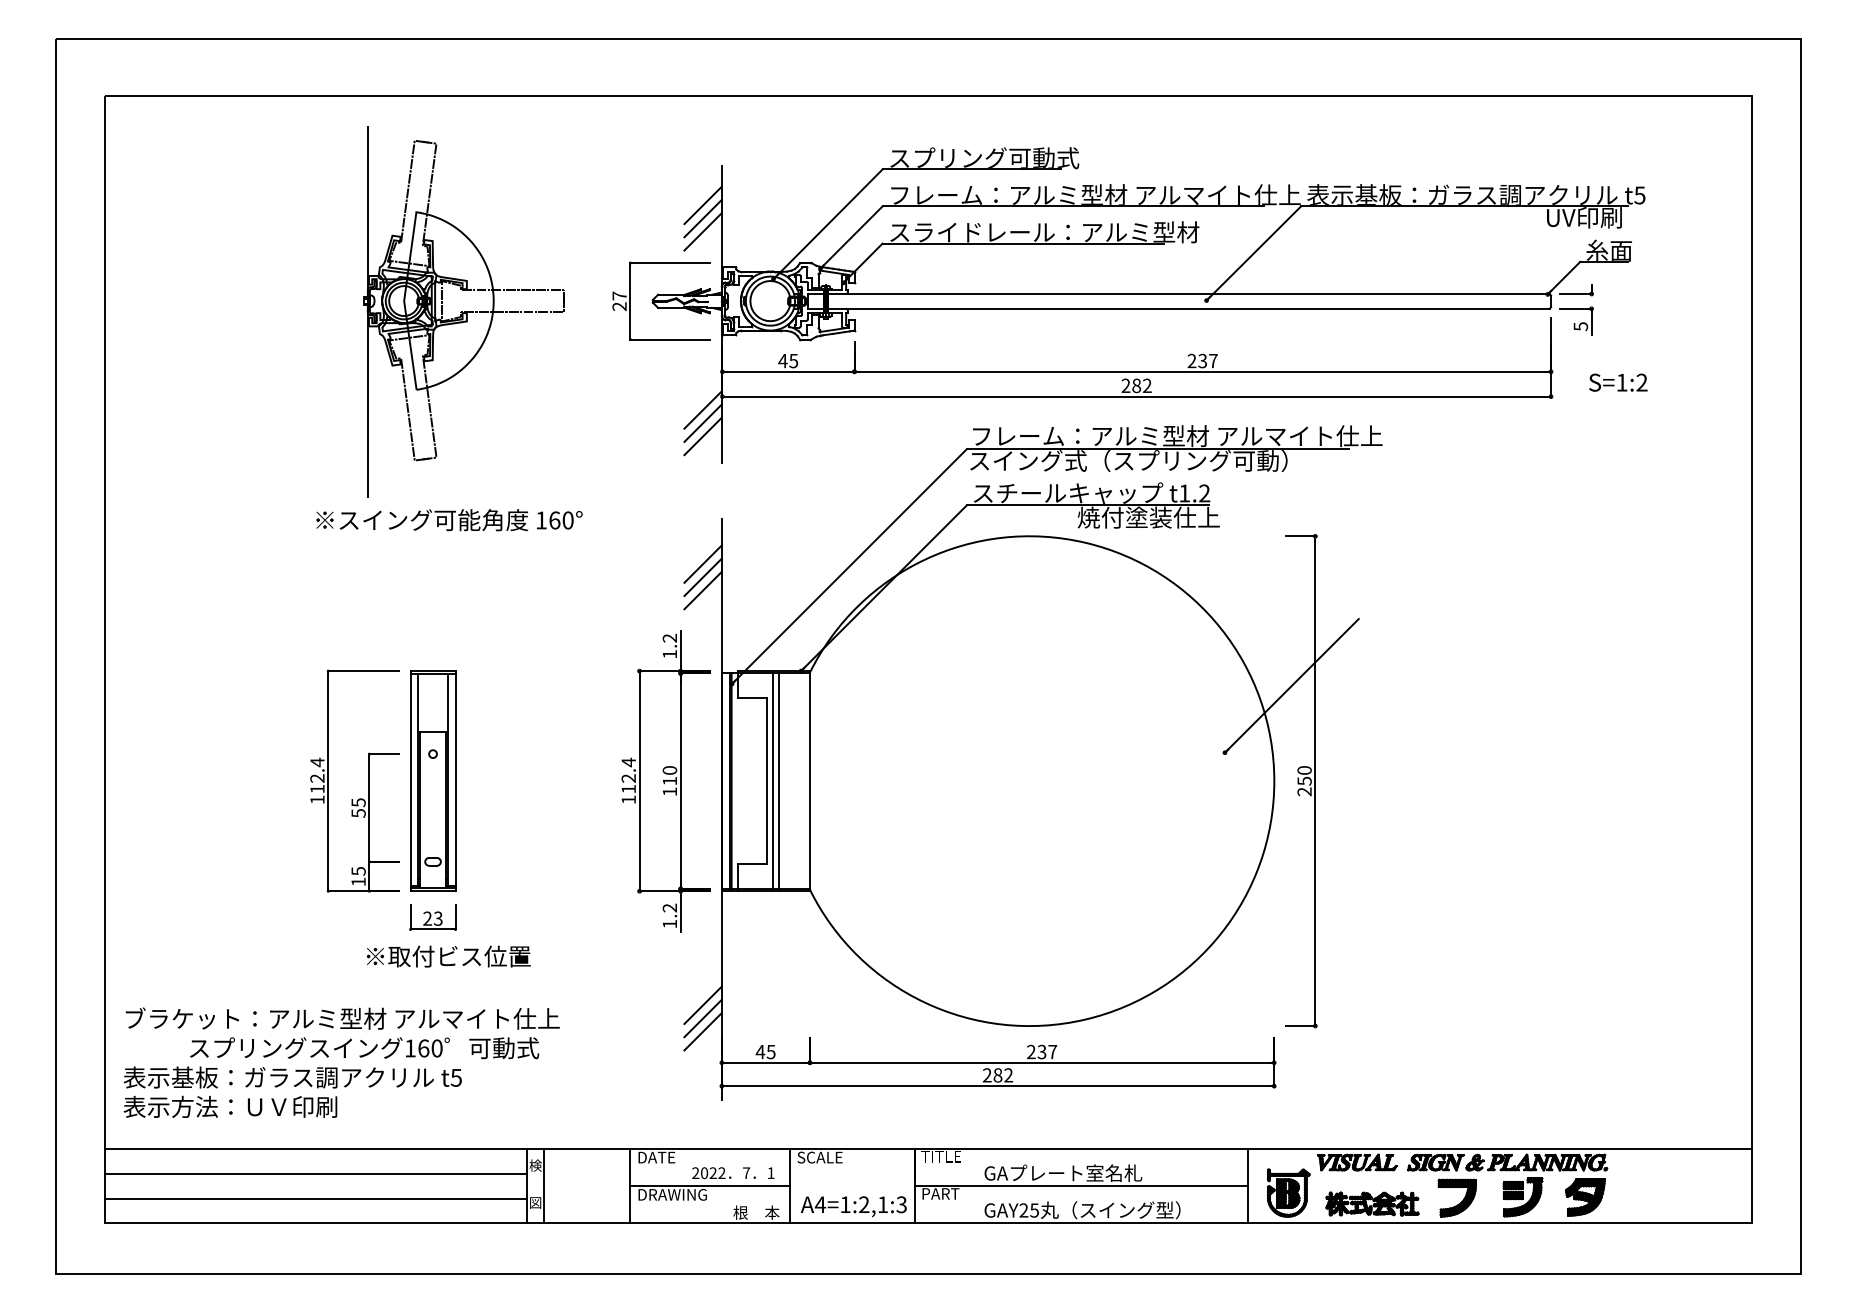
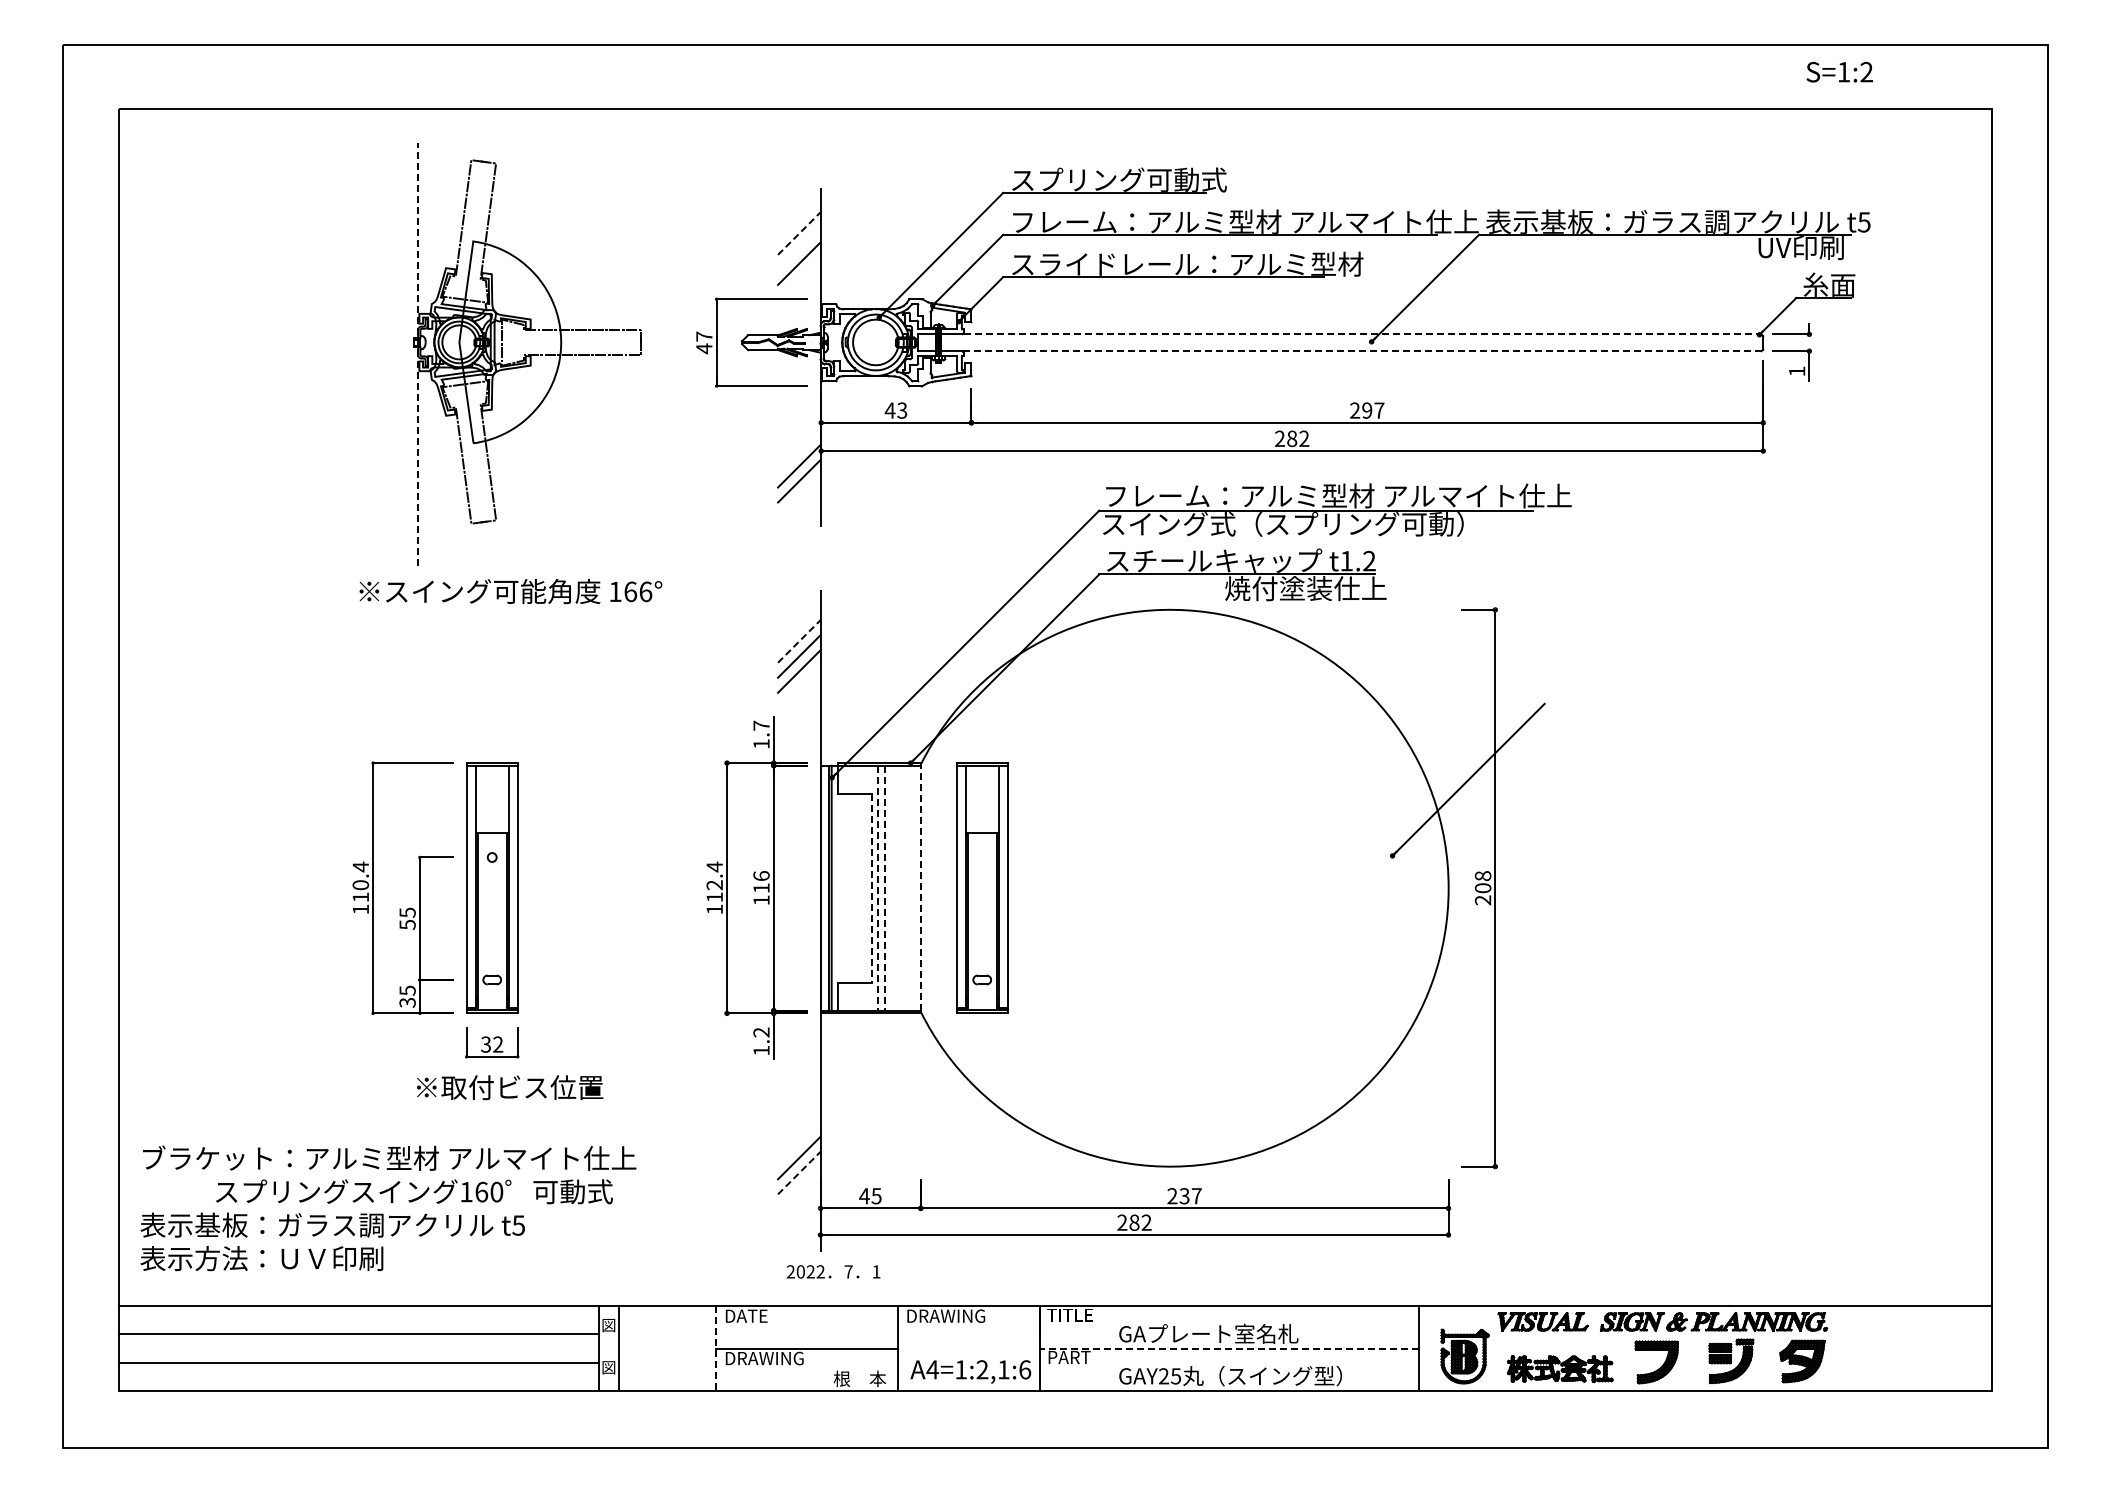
line: (703, 205) -> (799, 233), solid -> dashed
line: (703, 218) -> (799, 248), removed
line: (1199, 294) -> (1363, 334), solid -> dashed
text: (619, 306) -> (704, 348), 27 -> 47
line: (1198, 309) -> (1362, 351), solid -> dashed
line: (368, 311) -> (418, 354), solid -> dashed
text: (1581, 326) -> (1797, 371), 5 -> 1
text: (793, 360) -> (902, 410), 45 -> 43
text: (1202, 360) -> (1367, 410), 237 -> 297
text: (1618, 382) -> (1839, 71), moved
line: (703, 436) -> (799, 496), removed
text: (567, 520) -> (645, 591), 160° -> 166°
line: (703, 564) -> (799, 641), solid -> dashed
text: (669, 638) -> (761, 725), 1.2 -> 1.7
text: (669, 769) -> (761, 875), 110 -> 116
text: (1304, 776) -> (1482, 882), 250 -> 208
text: (317, 778) -> (360, 885), 112.4 -> 110.4
line: (809, 780) -> (920, 887), solid -> dashed
part: (864, 780) -> (982, 887), added
line: (766, 781) -> (871, 888), solid -> dashed
line: (772, 781) -> (878, 888), solid -> dashed
line: (778, 781) -> (885, 888), solid -> dashed
text: (358, 881) -> (407, 1002), 15 -> 35
text: (433, 918) -> (492, 1044), 23 -> 32
line: (703, 1004) -> (799, 1142), removed
line: (703, 1031) -> (799, 1172), solid -> dashed
text: (831, 1156) -> (945, 1315), SCALE -> DRAWING
text: (535, 1165) -> (608, 1325), 検 -> 図
text: (733, 1172) -> (833, 1271), moved
line: (629, 1186) -> (715, 1349), solid -> dashed
line: (1081, 1186) -> (1229, 1348), solid -> dashed
text: (902, 1204) -> (1025, 1369), A4=1:2,1:3 -> A4=1:2,1:6

